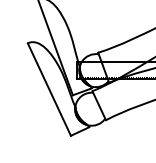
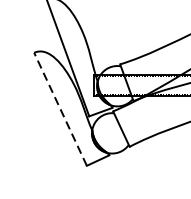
line: (49, 89) -> (60, 109), solid -> dashed

